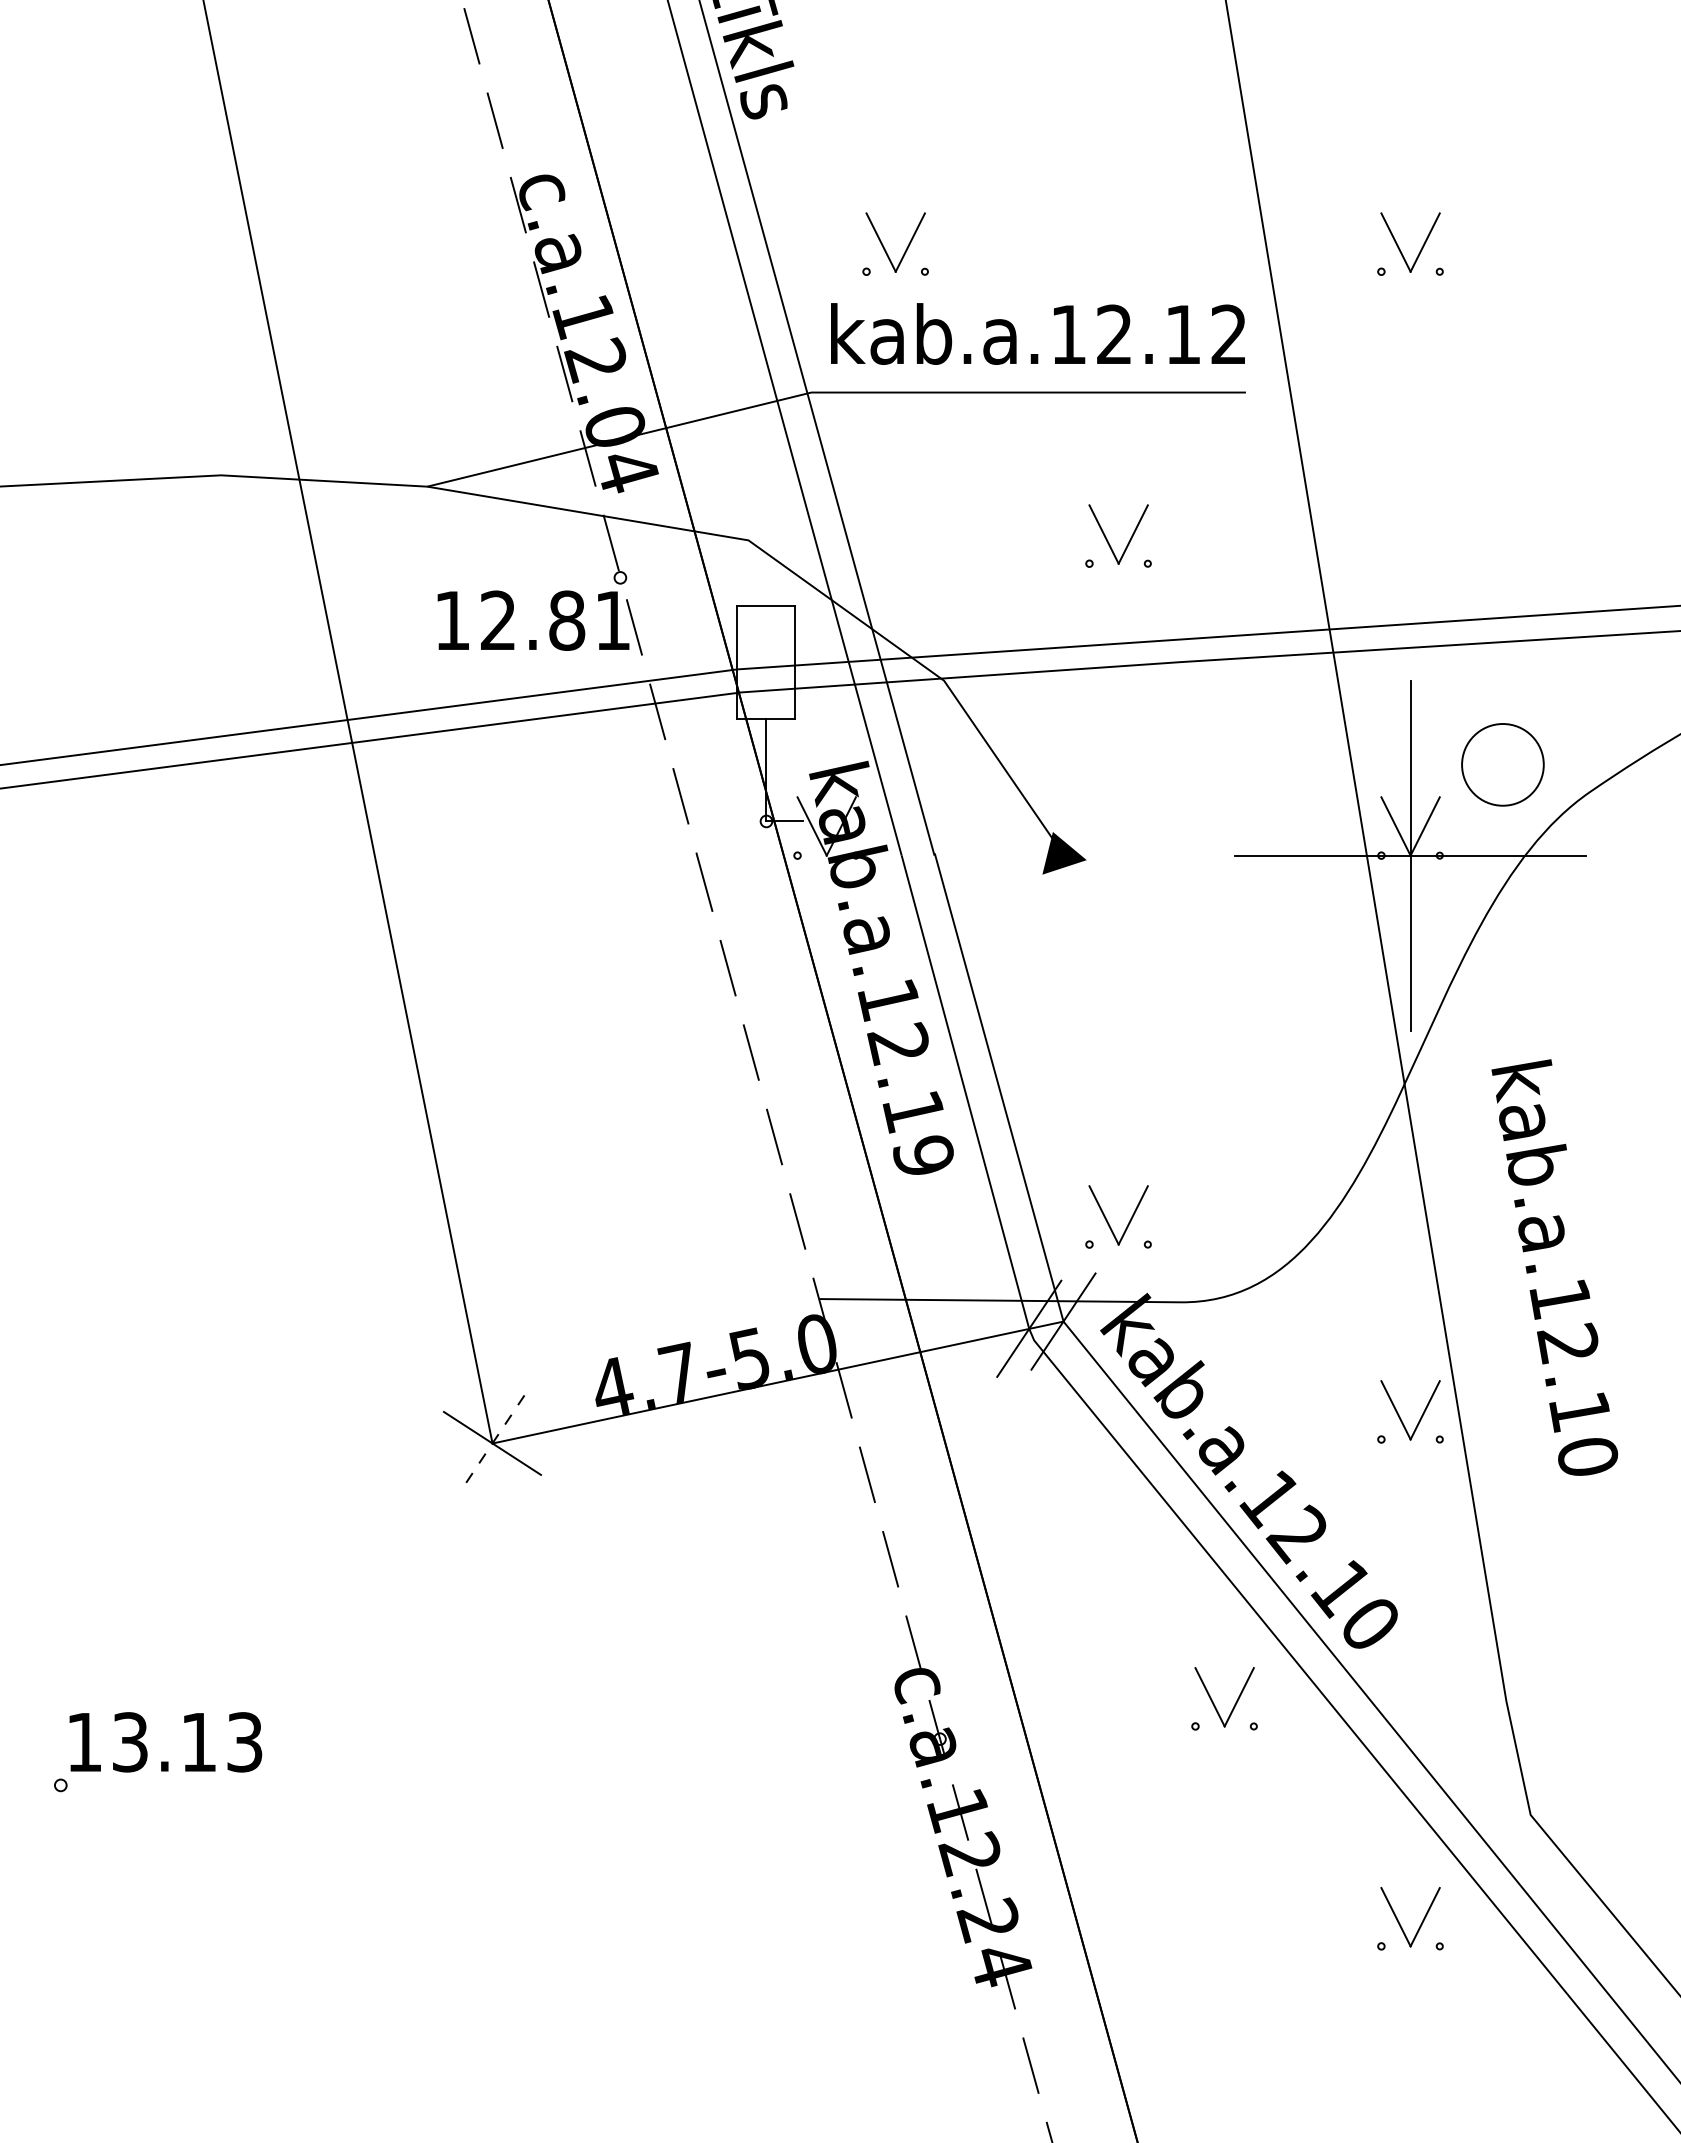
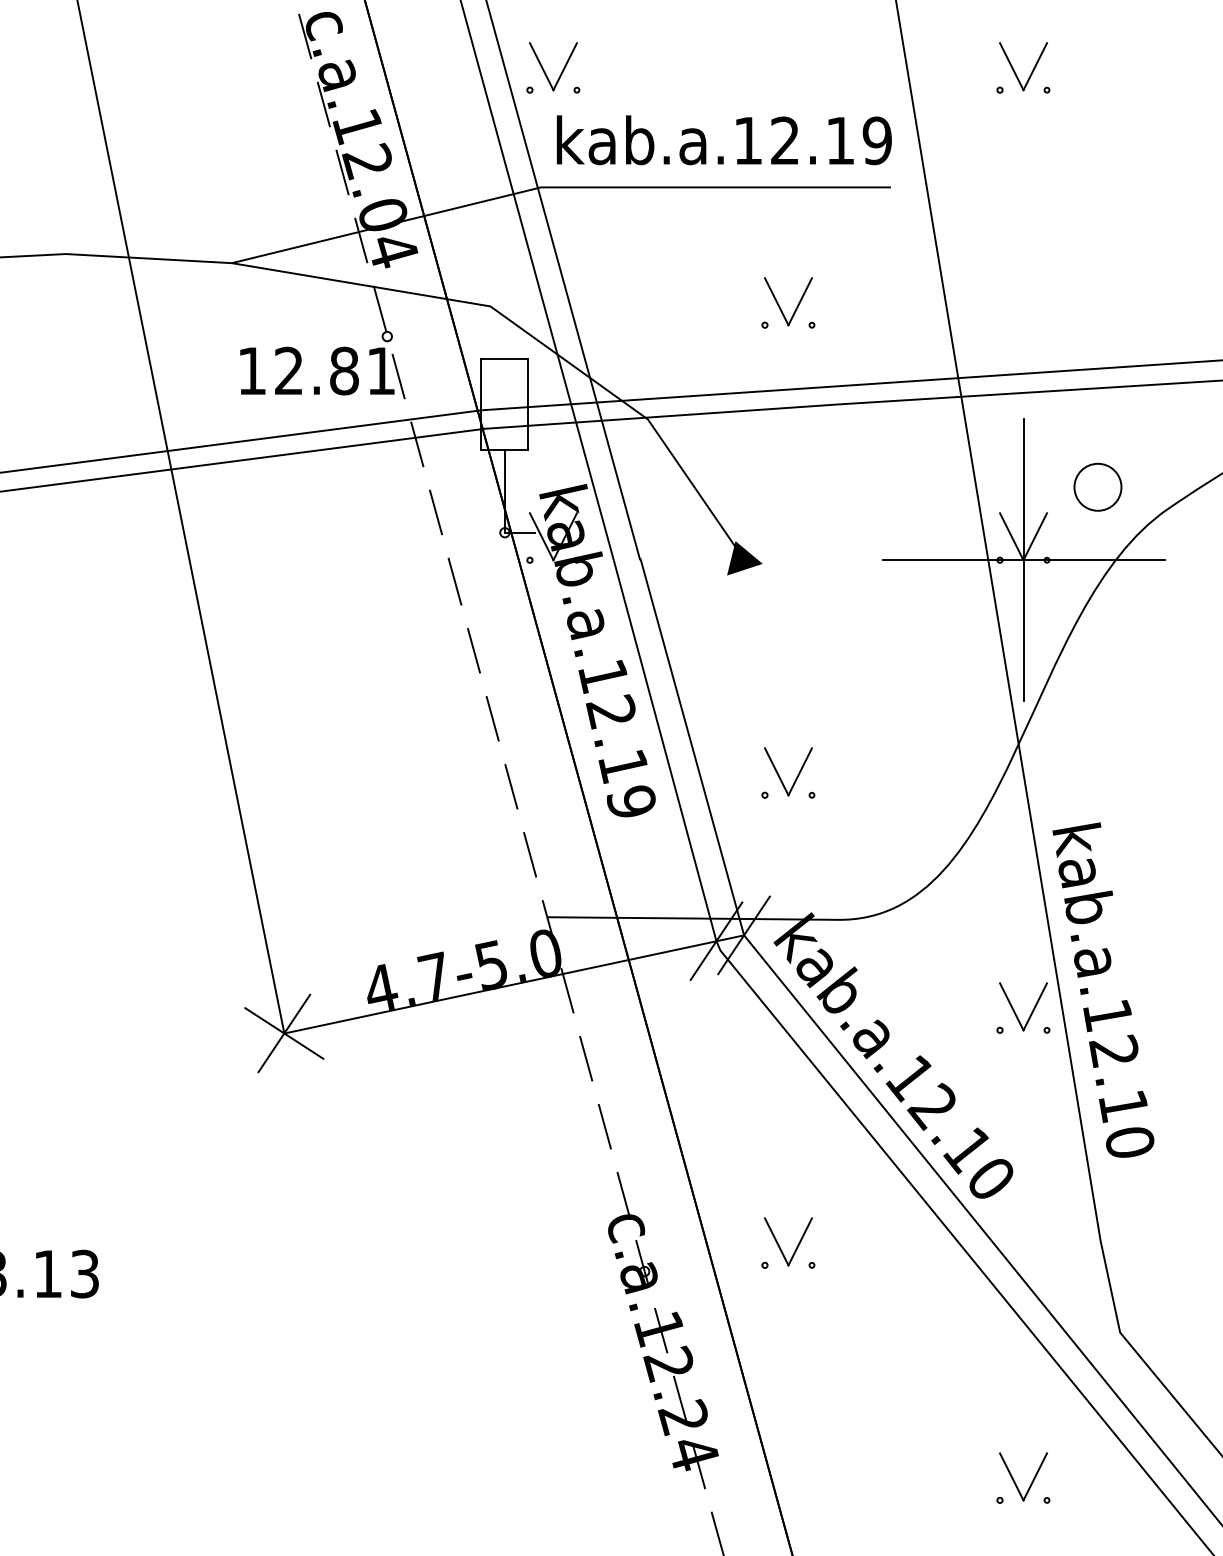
part: (885, 248) -> (545, 71), moved
text: (1229, 334) -> (877, 140), kab.a.12.12 -> kab.a.12.19
part: (1503, 765) -> (1098, 487), size x0.71
part: (1108, 1221) -> (780, 776), moved
text: (1554, 1267) -> (1103, 990), moved
line: (492, 1443) -> (284, 1033), dashed -> solid
part: (1214, 1703) -> (780, 1246), moved
part: (1400, 1923) -> (1015, 1481), moved

